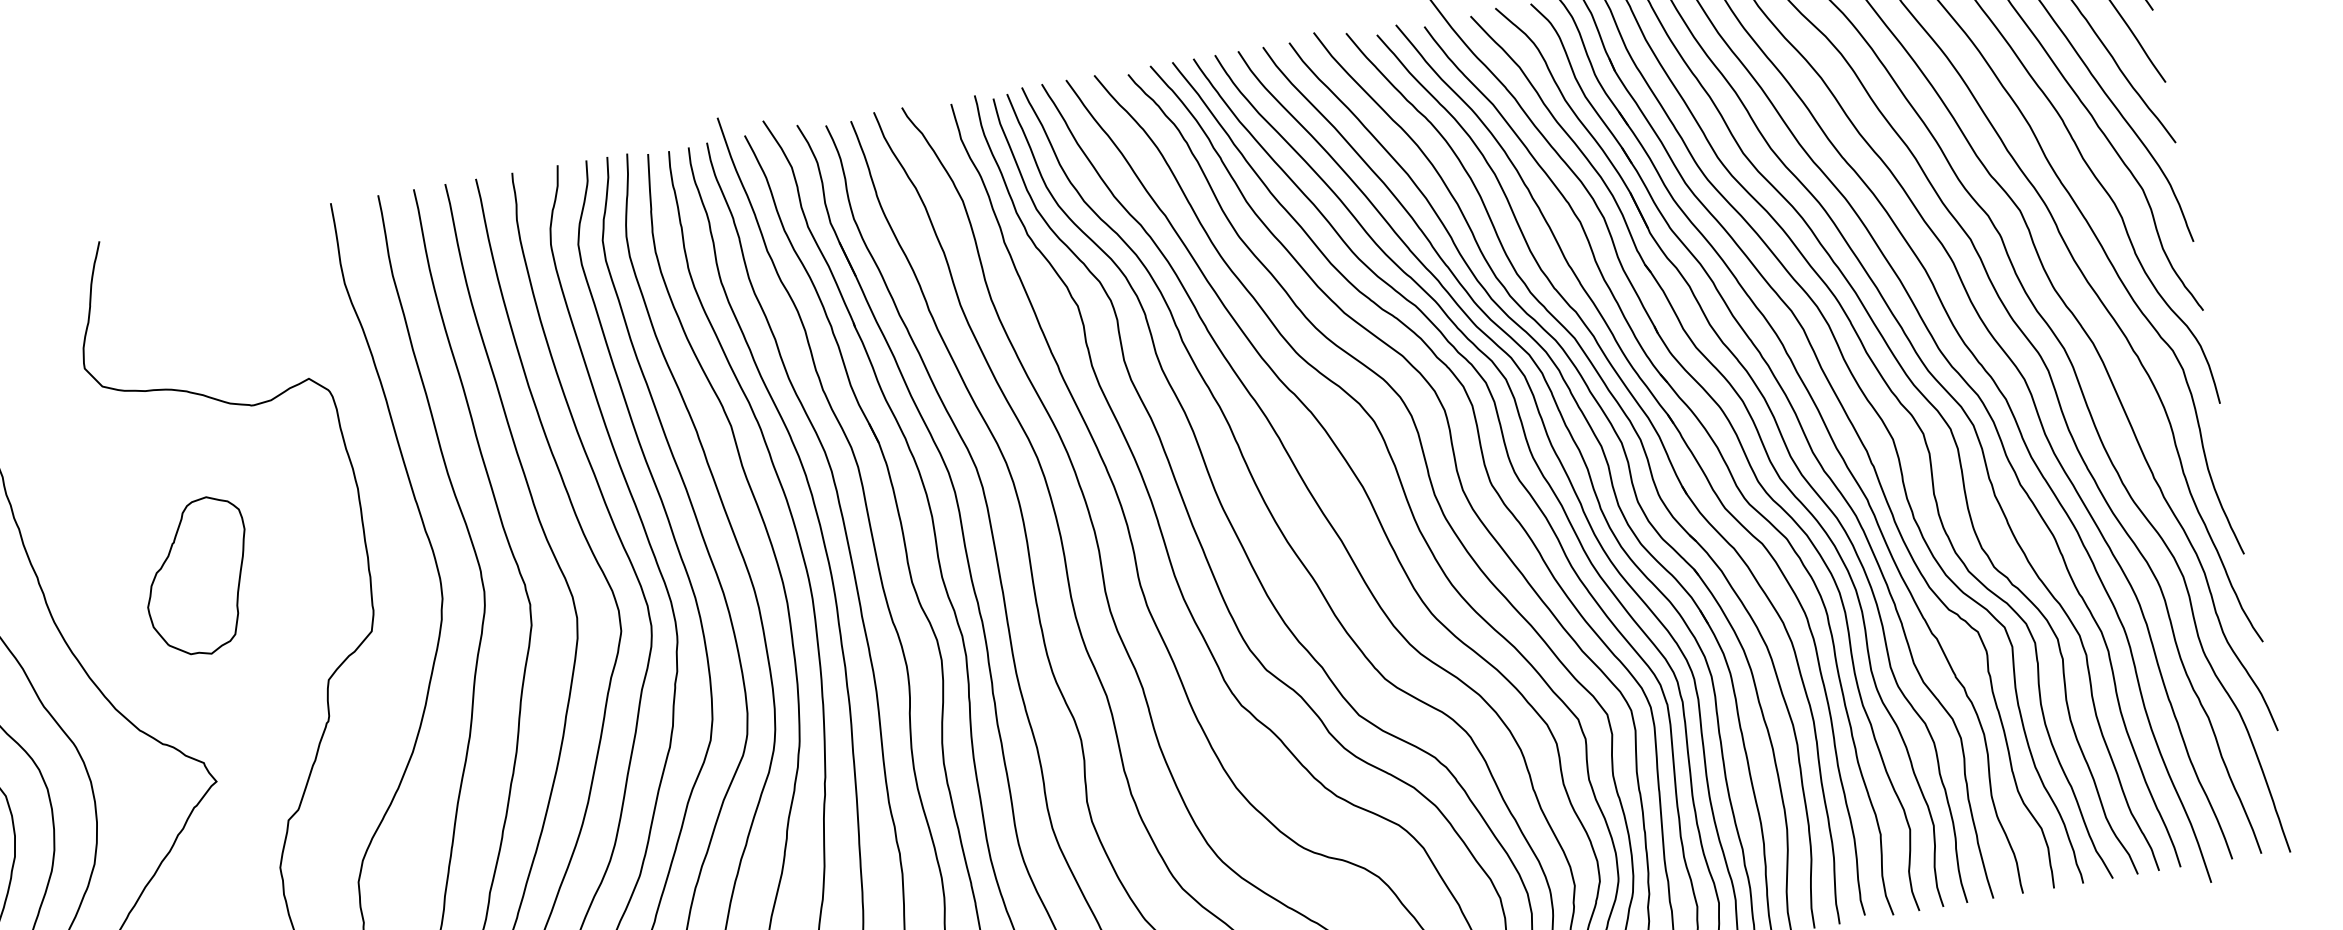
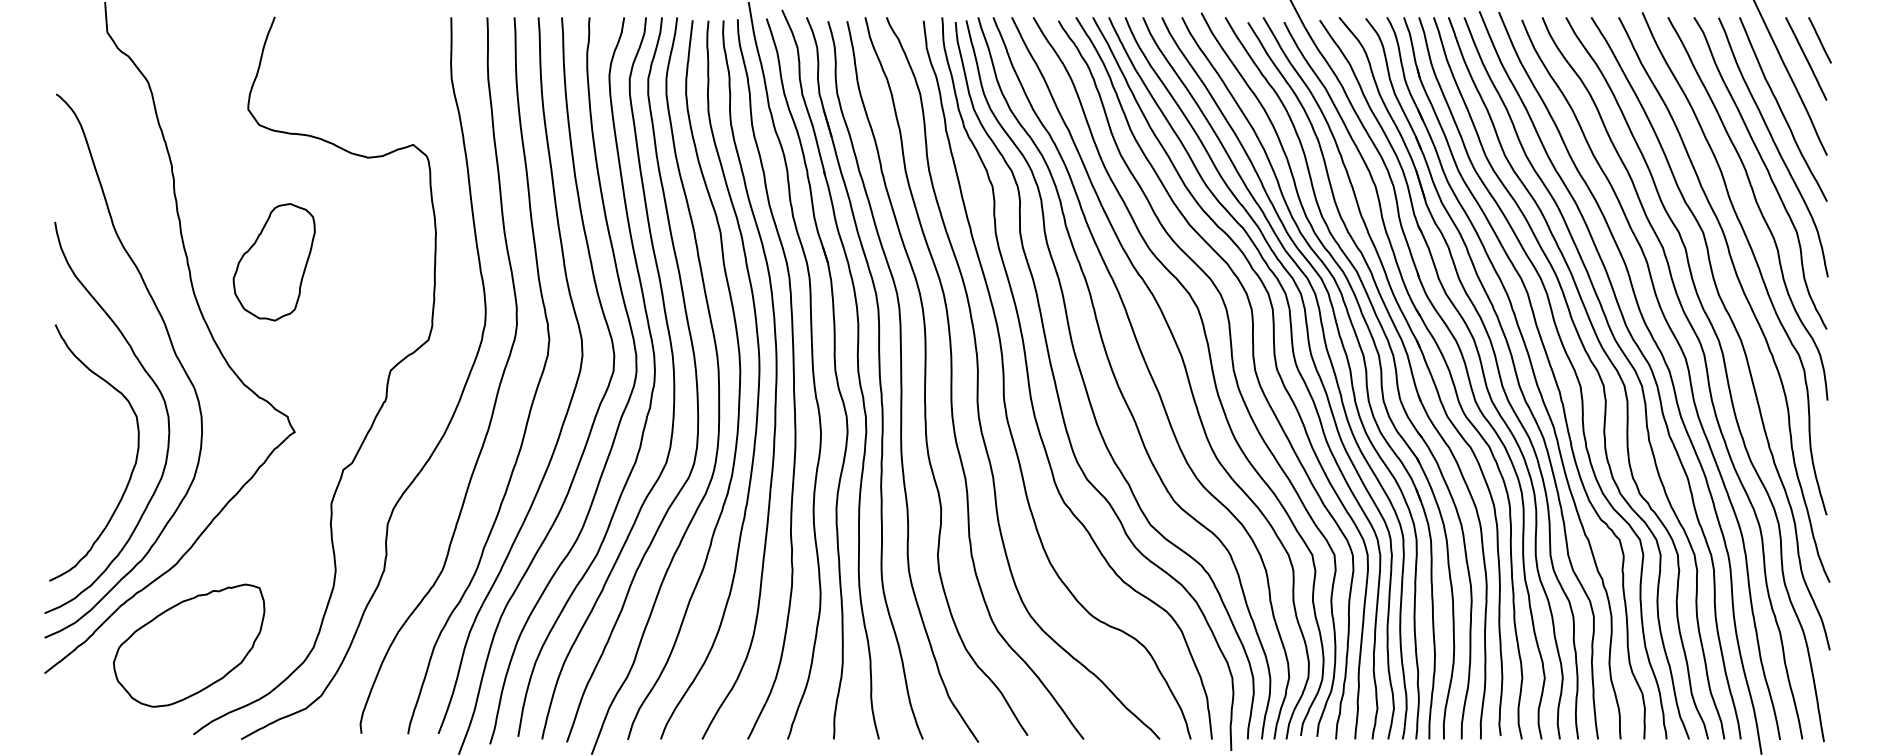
part: (196, 577) -> (273, 262), moved

